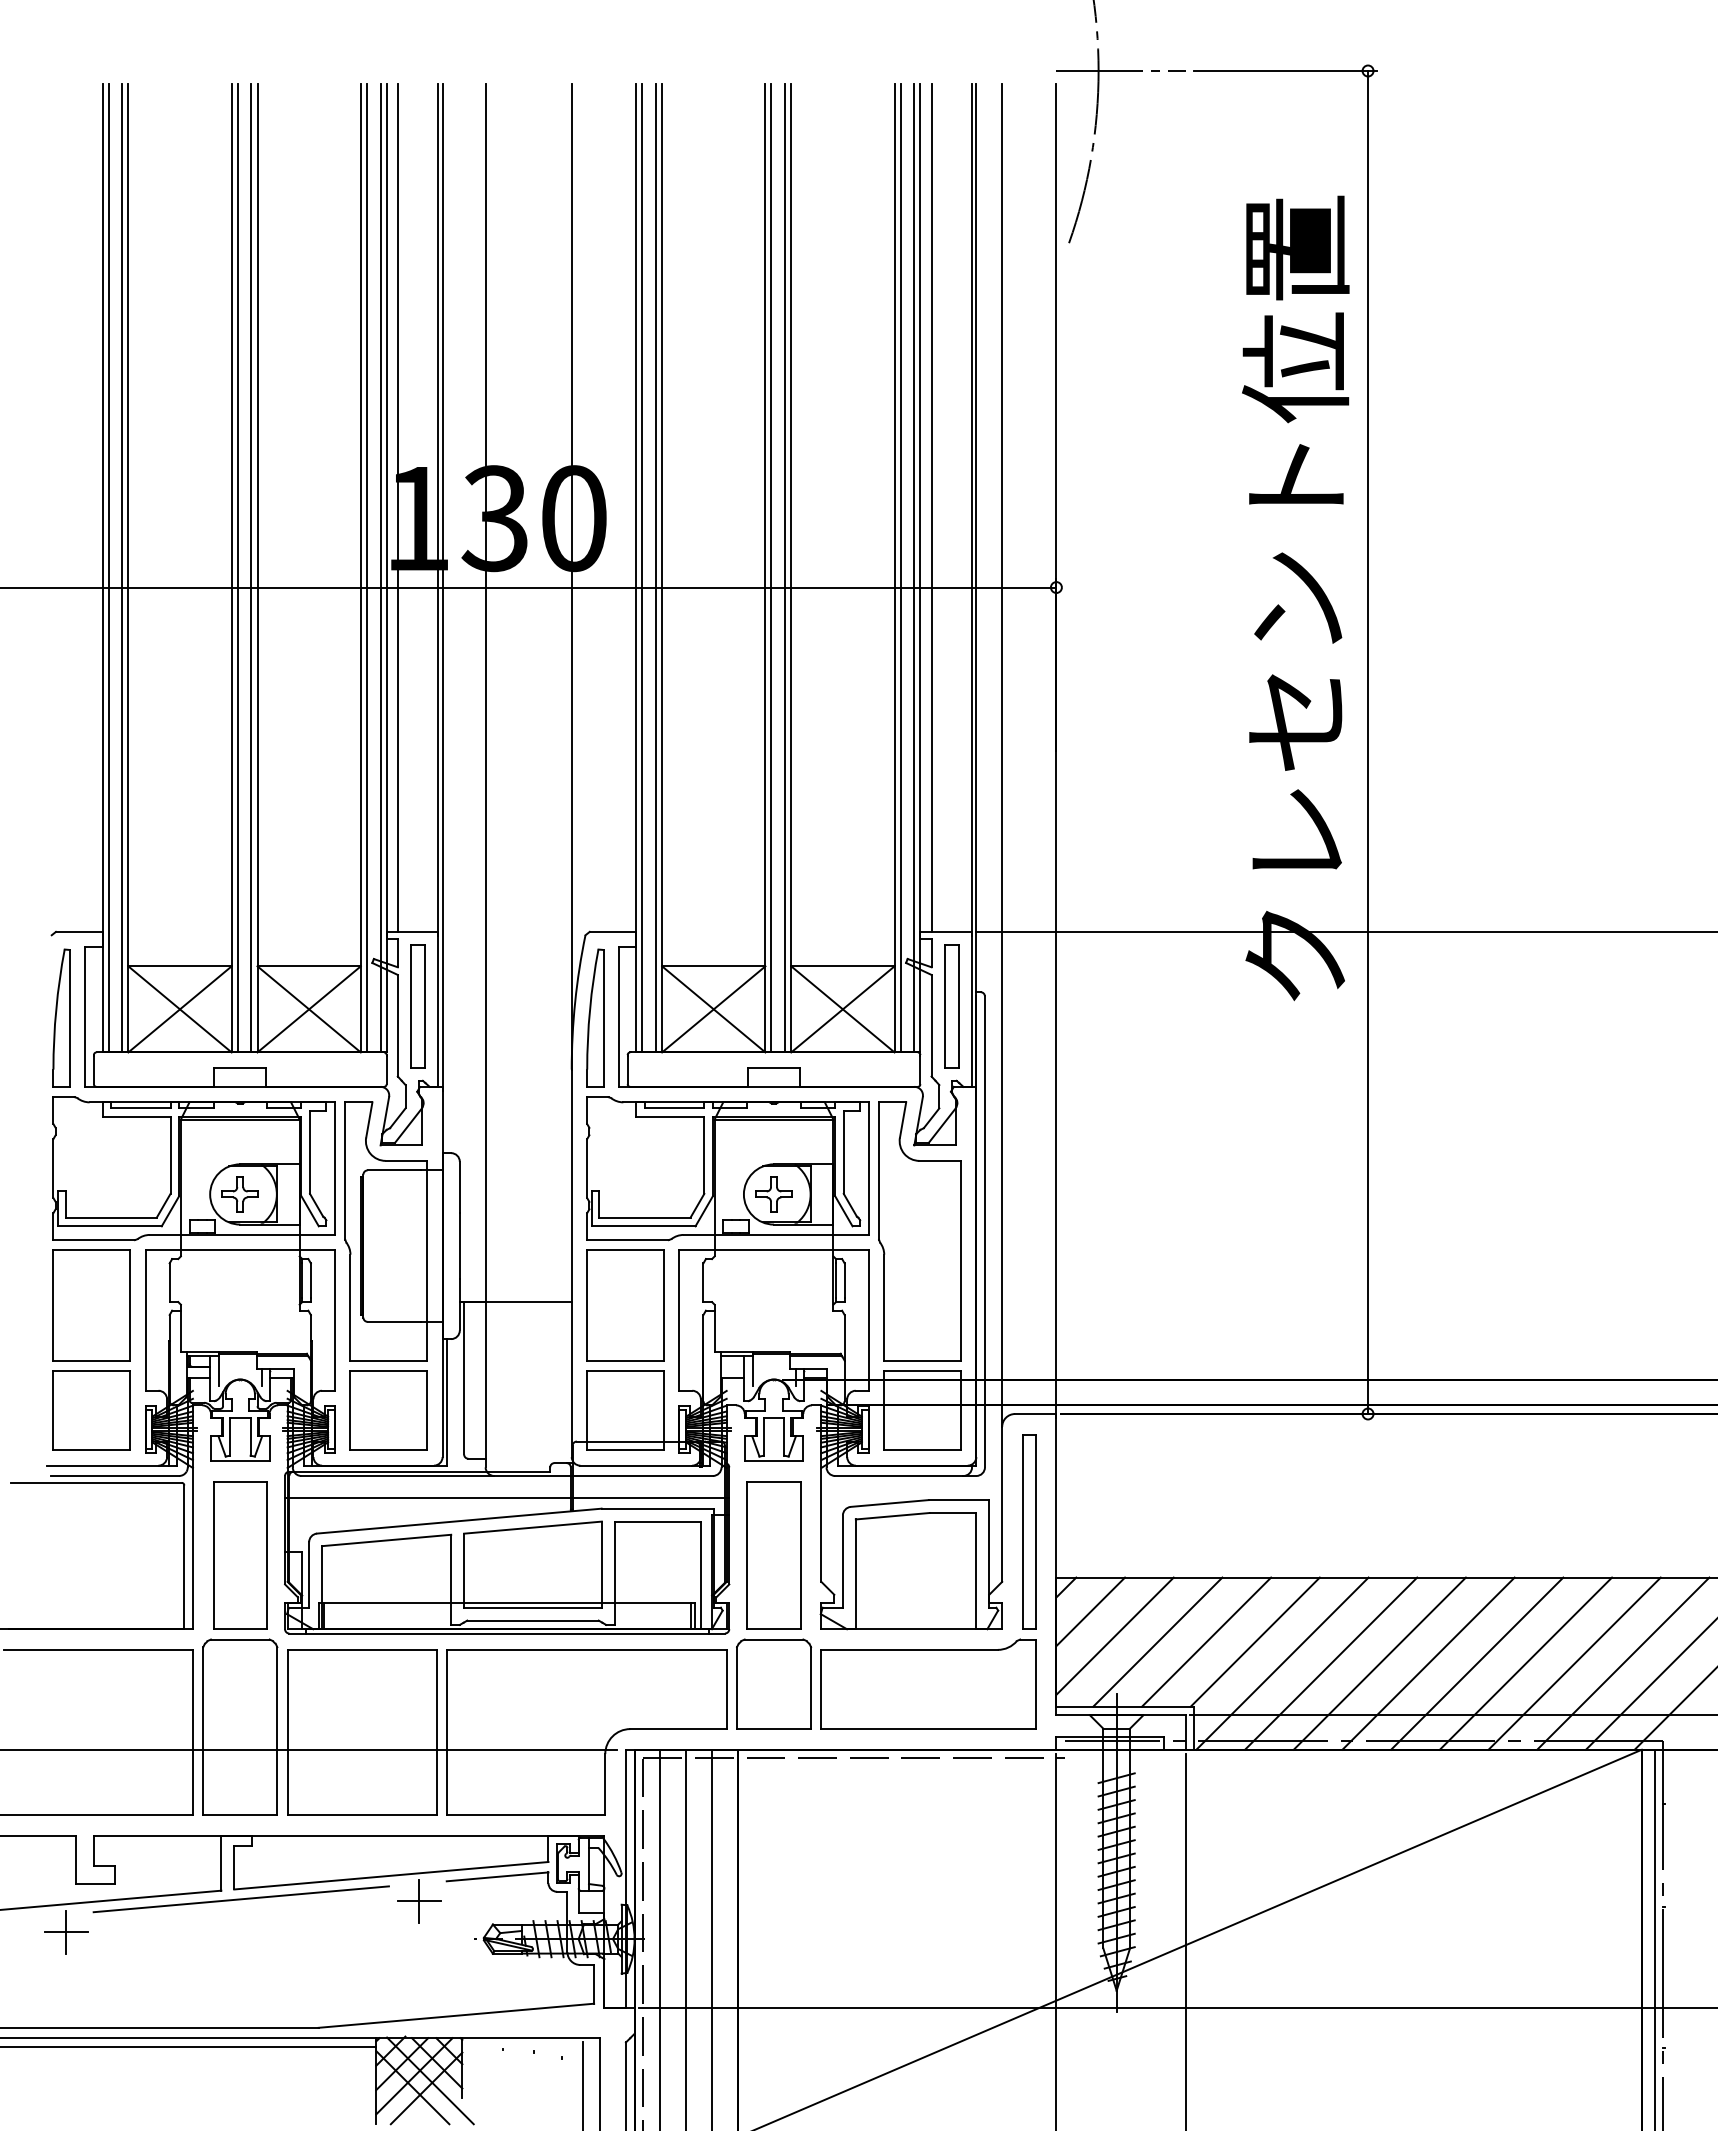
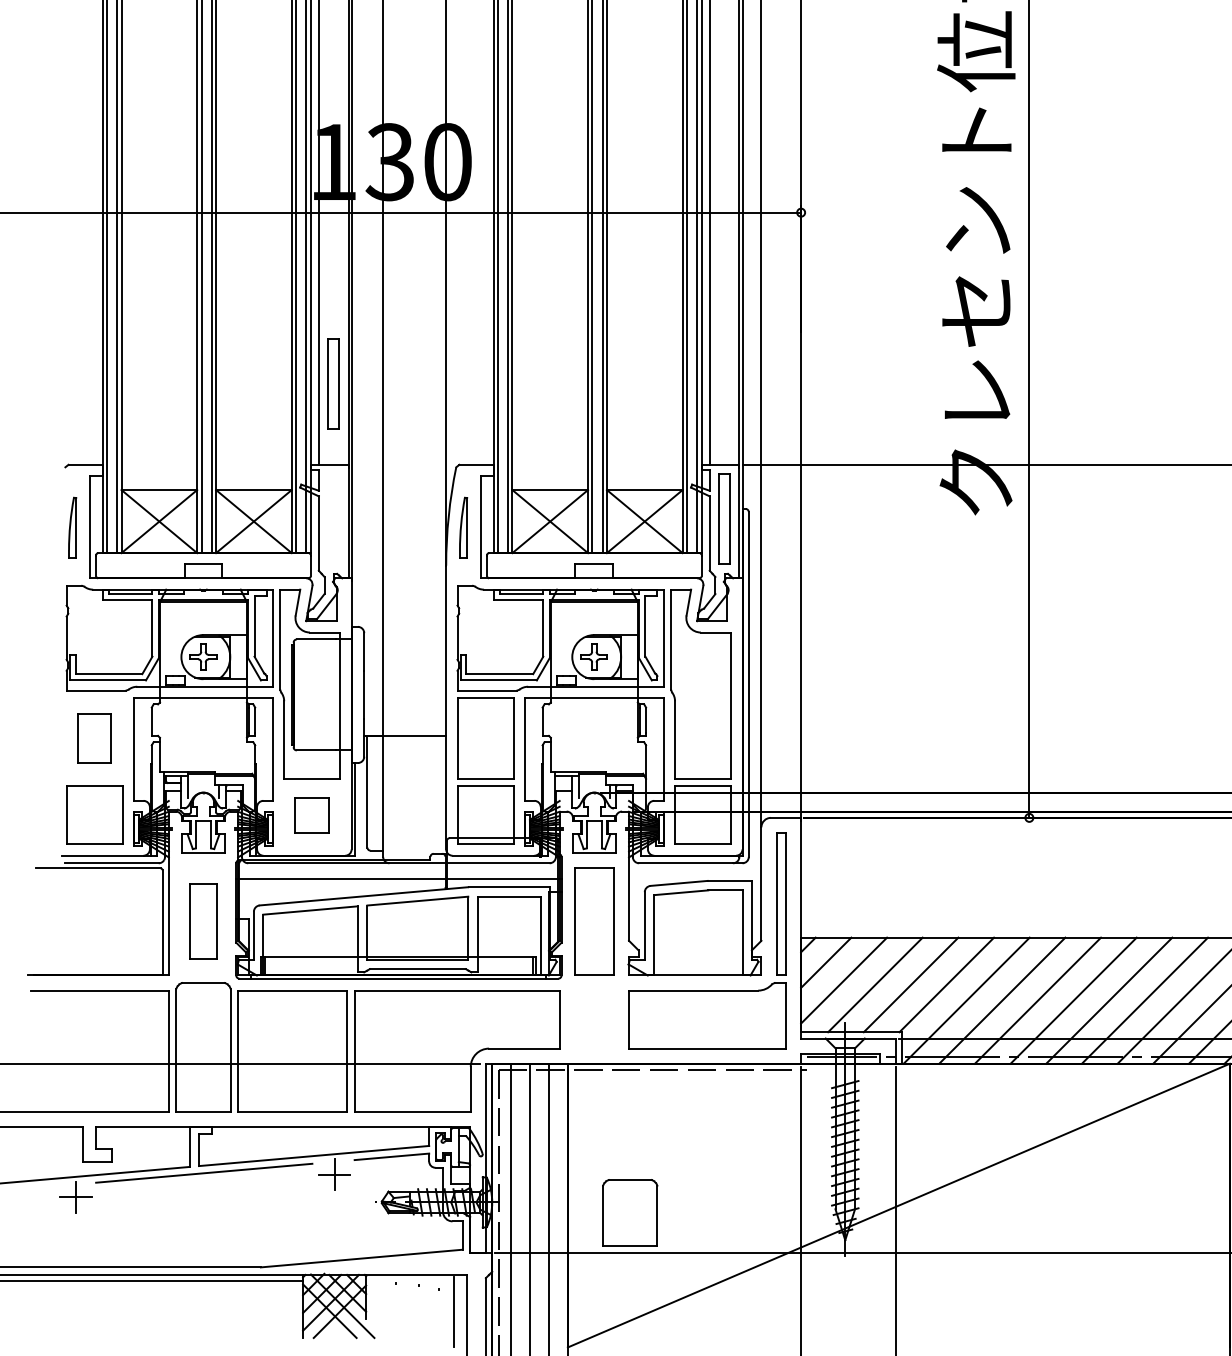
part: (417, 1006) -> (333, 383), moved
part: (61, 1017) -> (72, 527), size x0.6
part: (595, 1017) -> (463, 527), size x0.6
part: (91, 1305) -> (94, 738), size x0.6
part: (388, 1410) -> (312, 815), size x0.6
part: (240, 1555) -> (203, 921), size x0.7
part: (774, 1683) -> (630, 1212), moved

